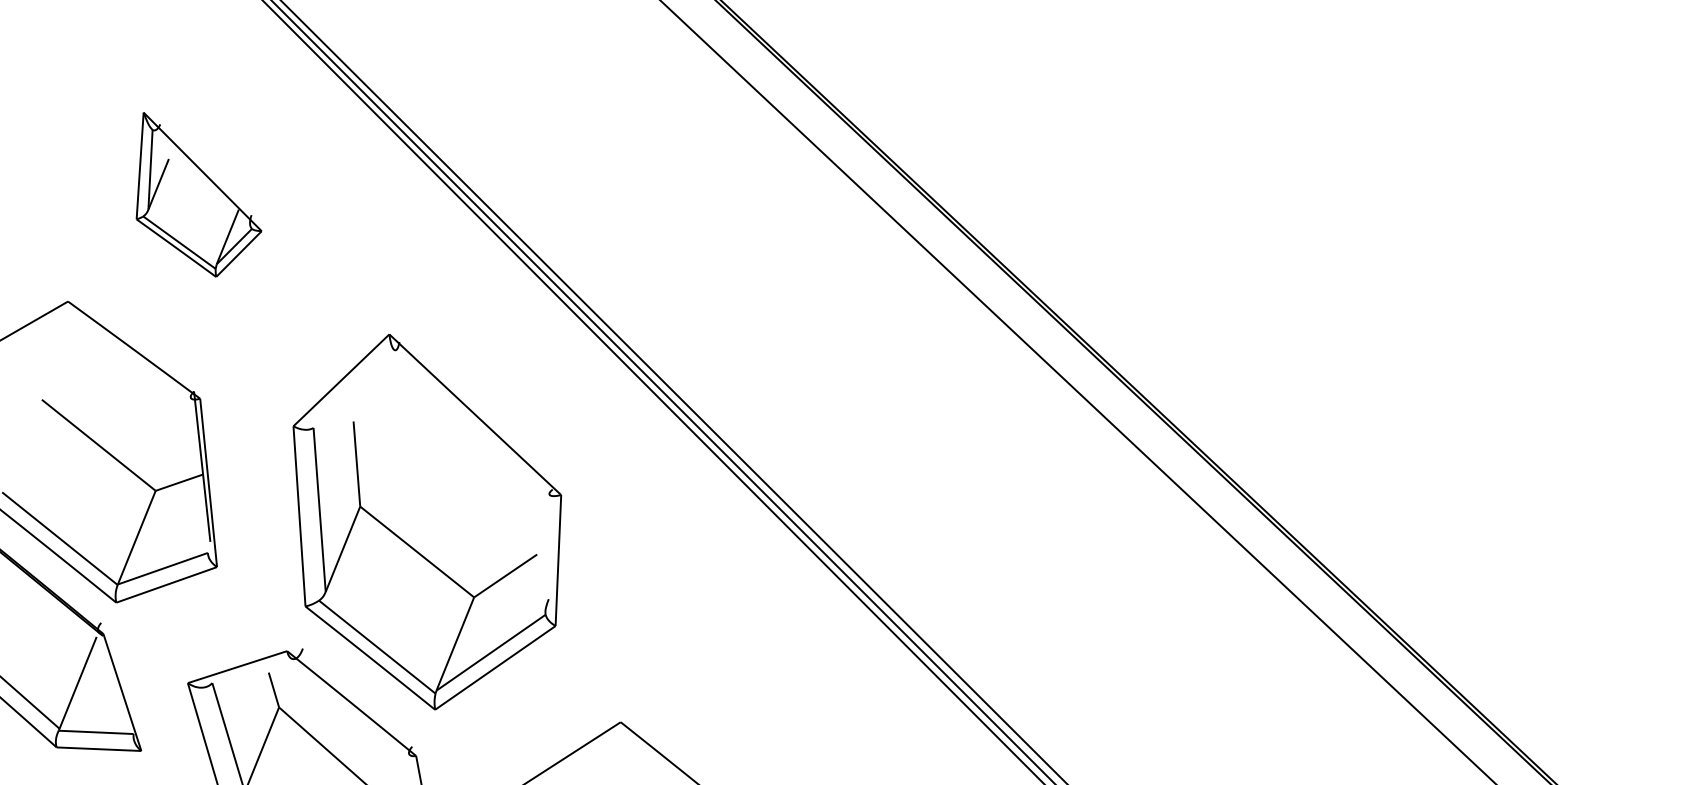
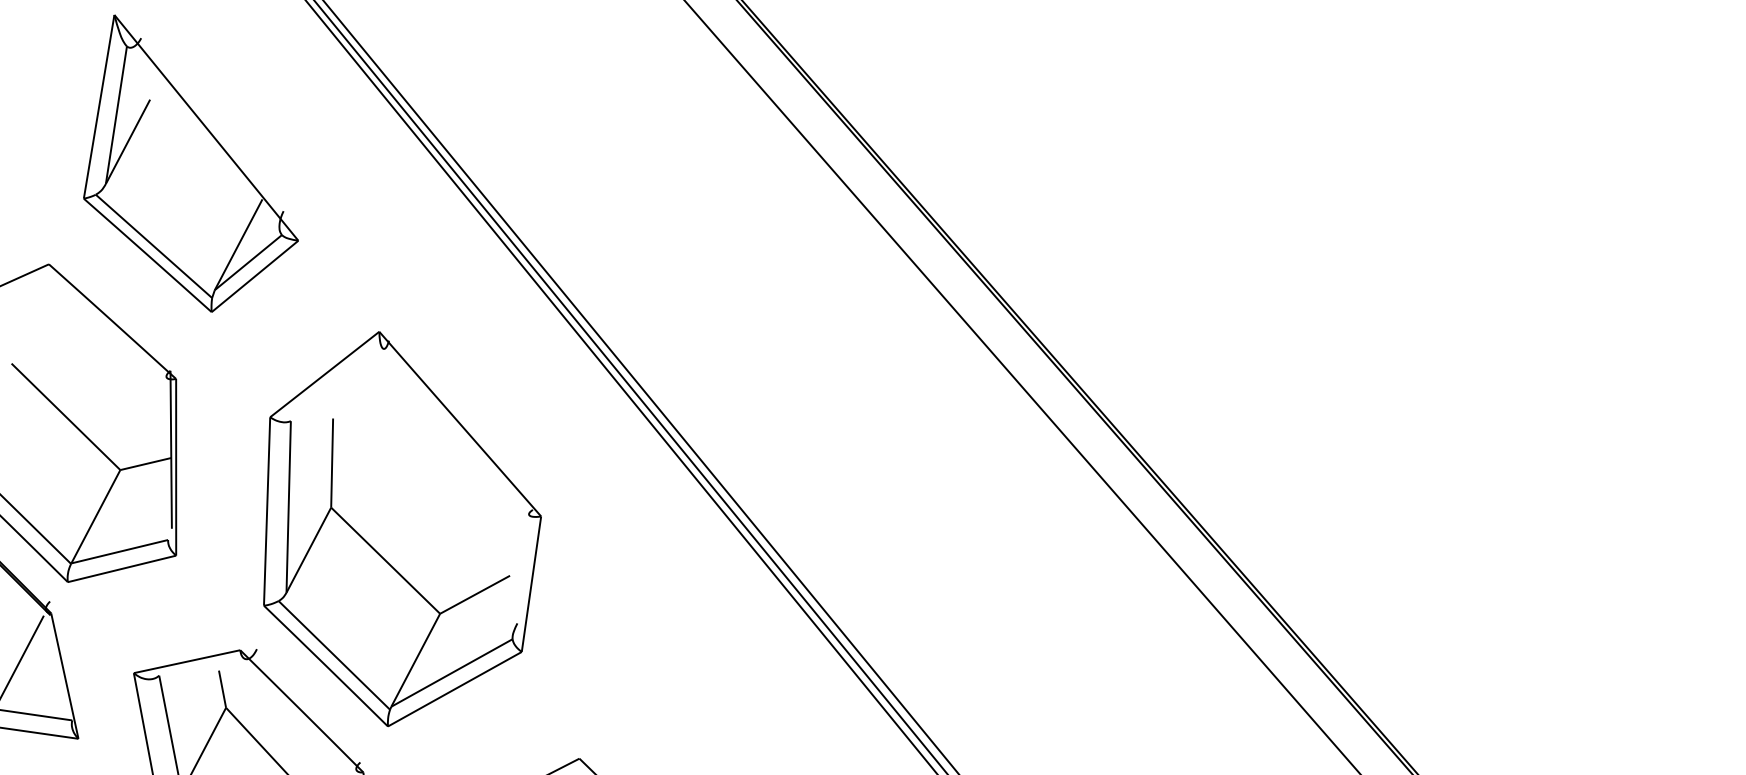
part: (198, 194) -> (195, 166), size x1.67

